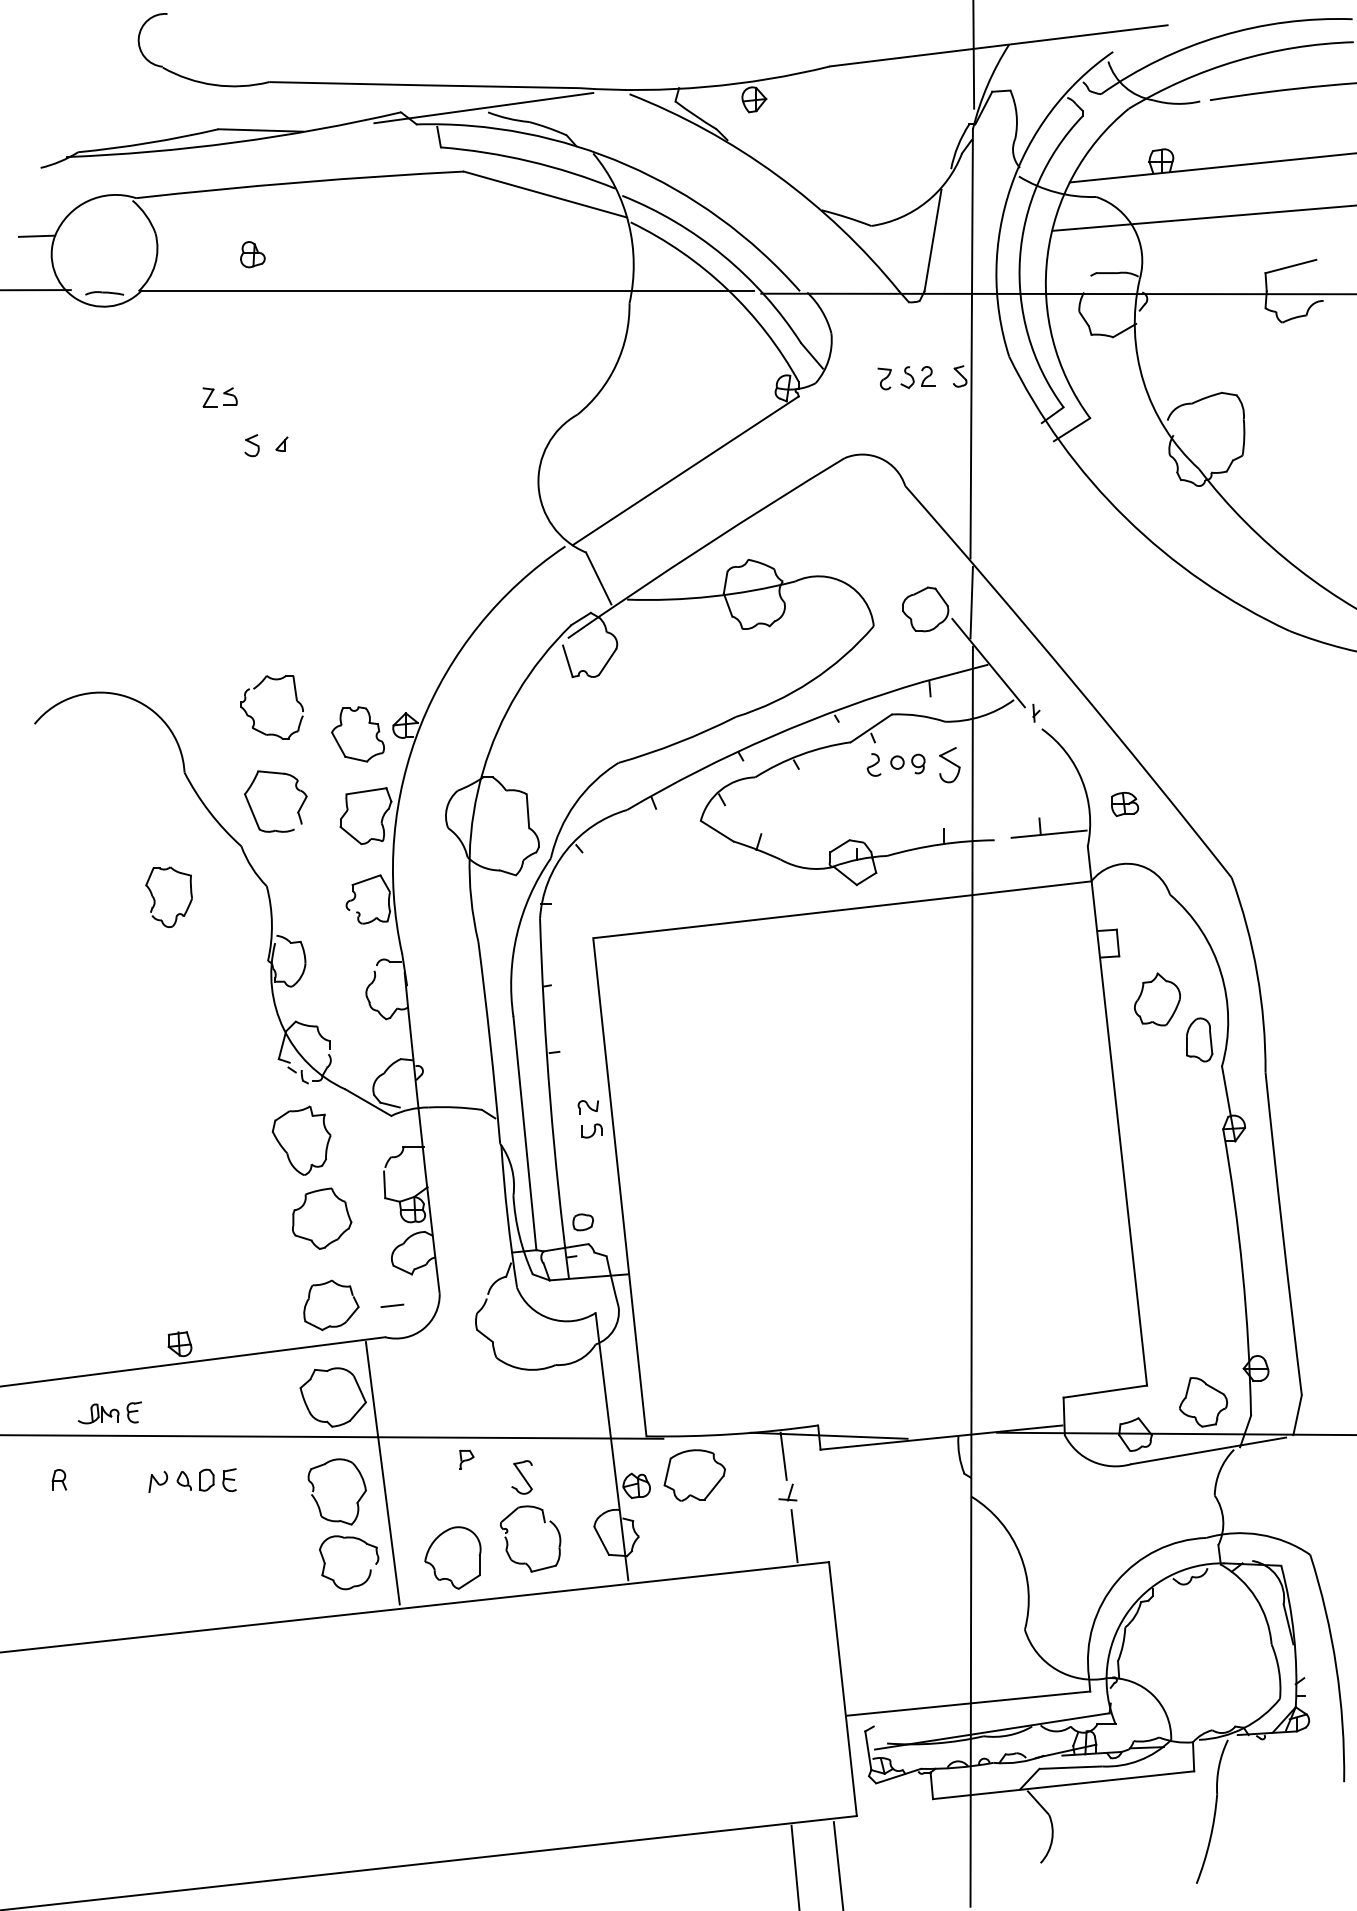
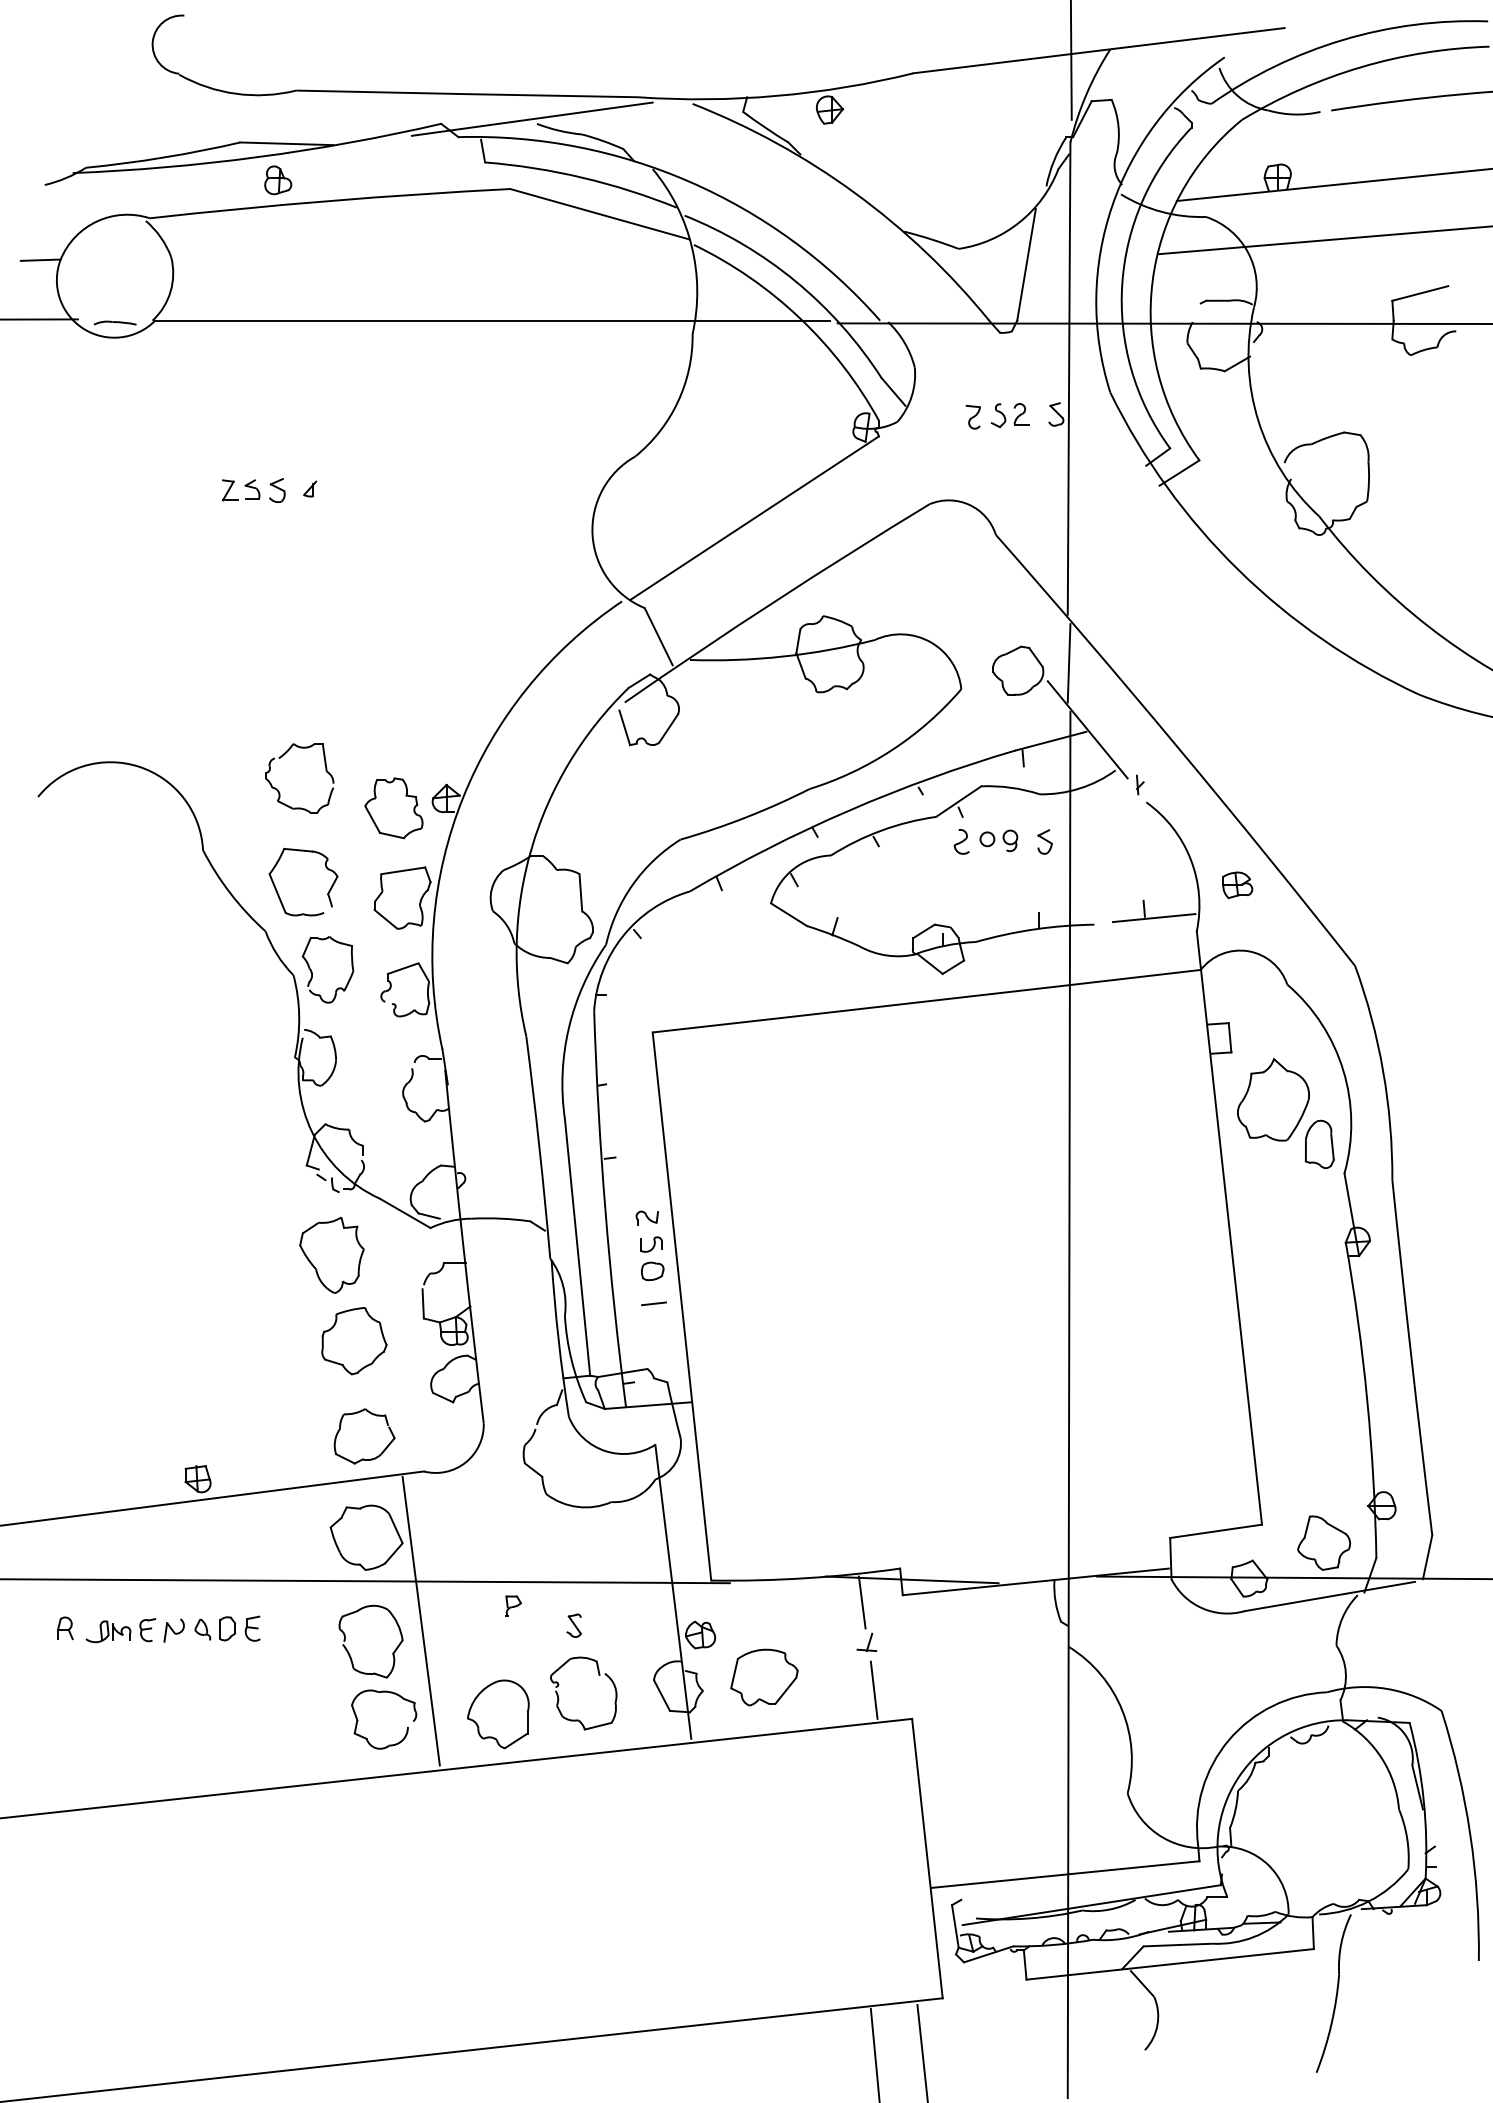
part: (252, 254) -> (277, 180), moved
part: (219, 397) -> (240, 490), moved
part: (949, 764) -> (1044, 841), size x0.62
part: (155, 899) -> (313, 972), moved
part: (1157, 999) -> (1273, 1099), size x1.43
part: (583, 1222) -> (652, 1271), moved
line: (392, 1305) -> (654, 1303), moved
part: (109, 1412) -> (120, 1630), moved
part: (694, 1475) -> (764, 1677), moved
part: (521, 1477) -> (573, 1625), size x0.62

